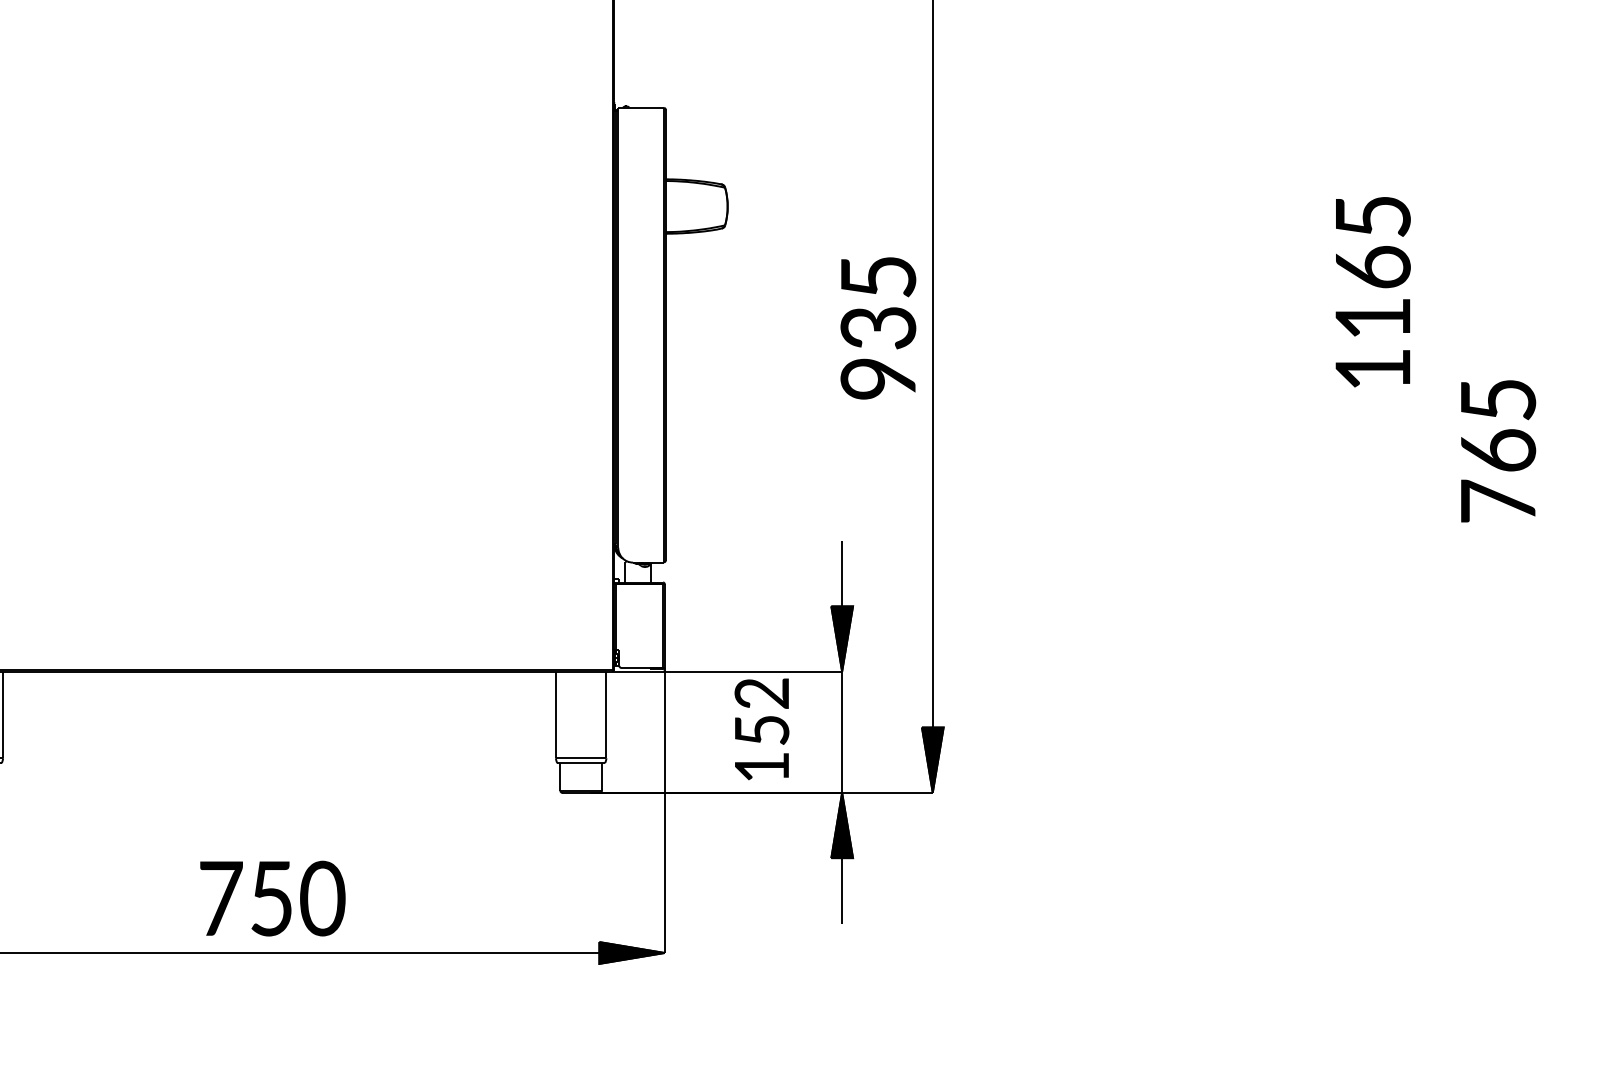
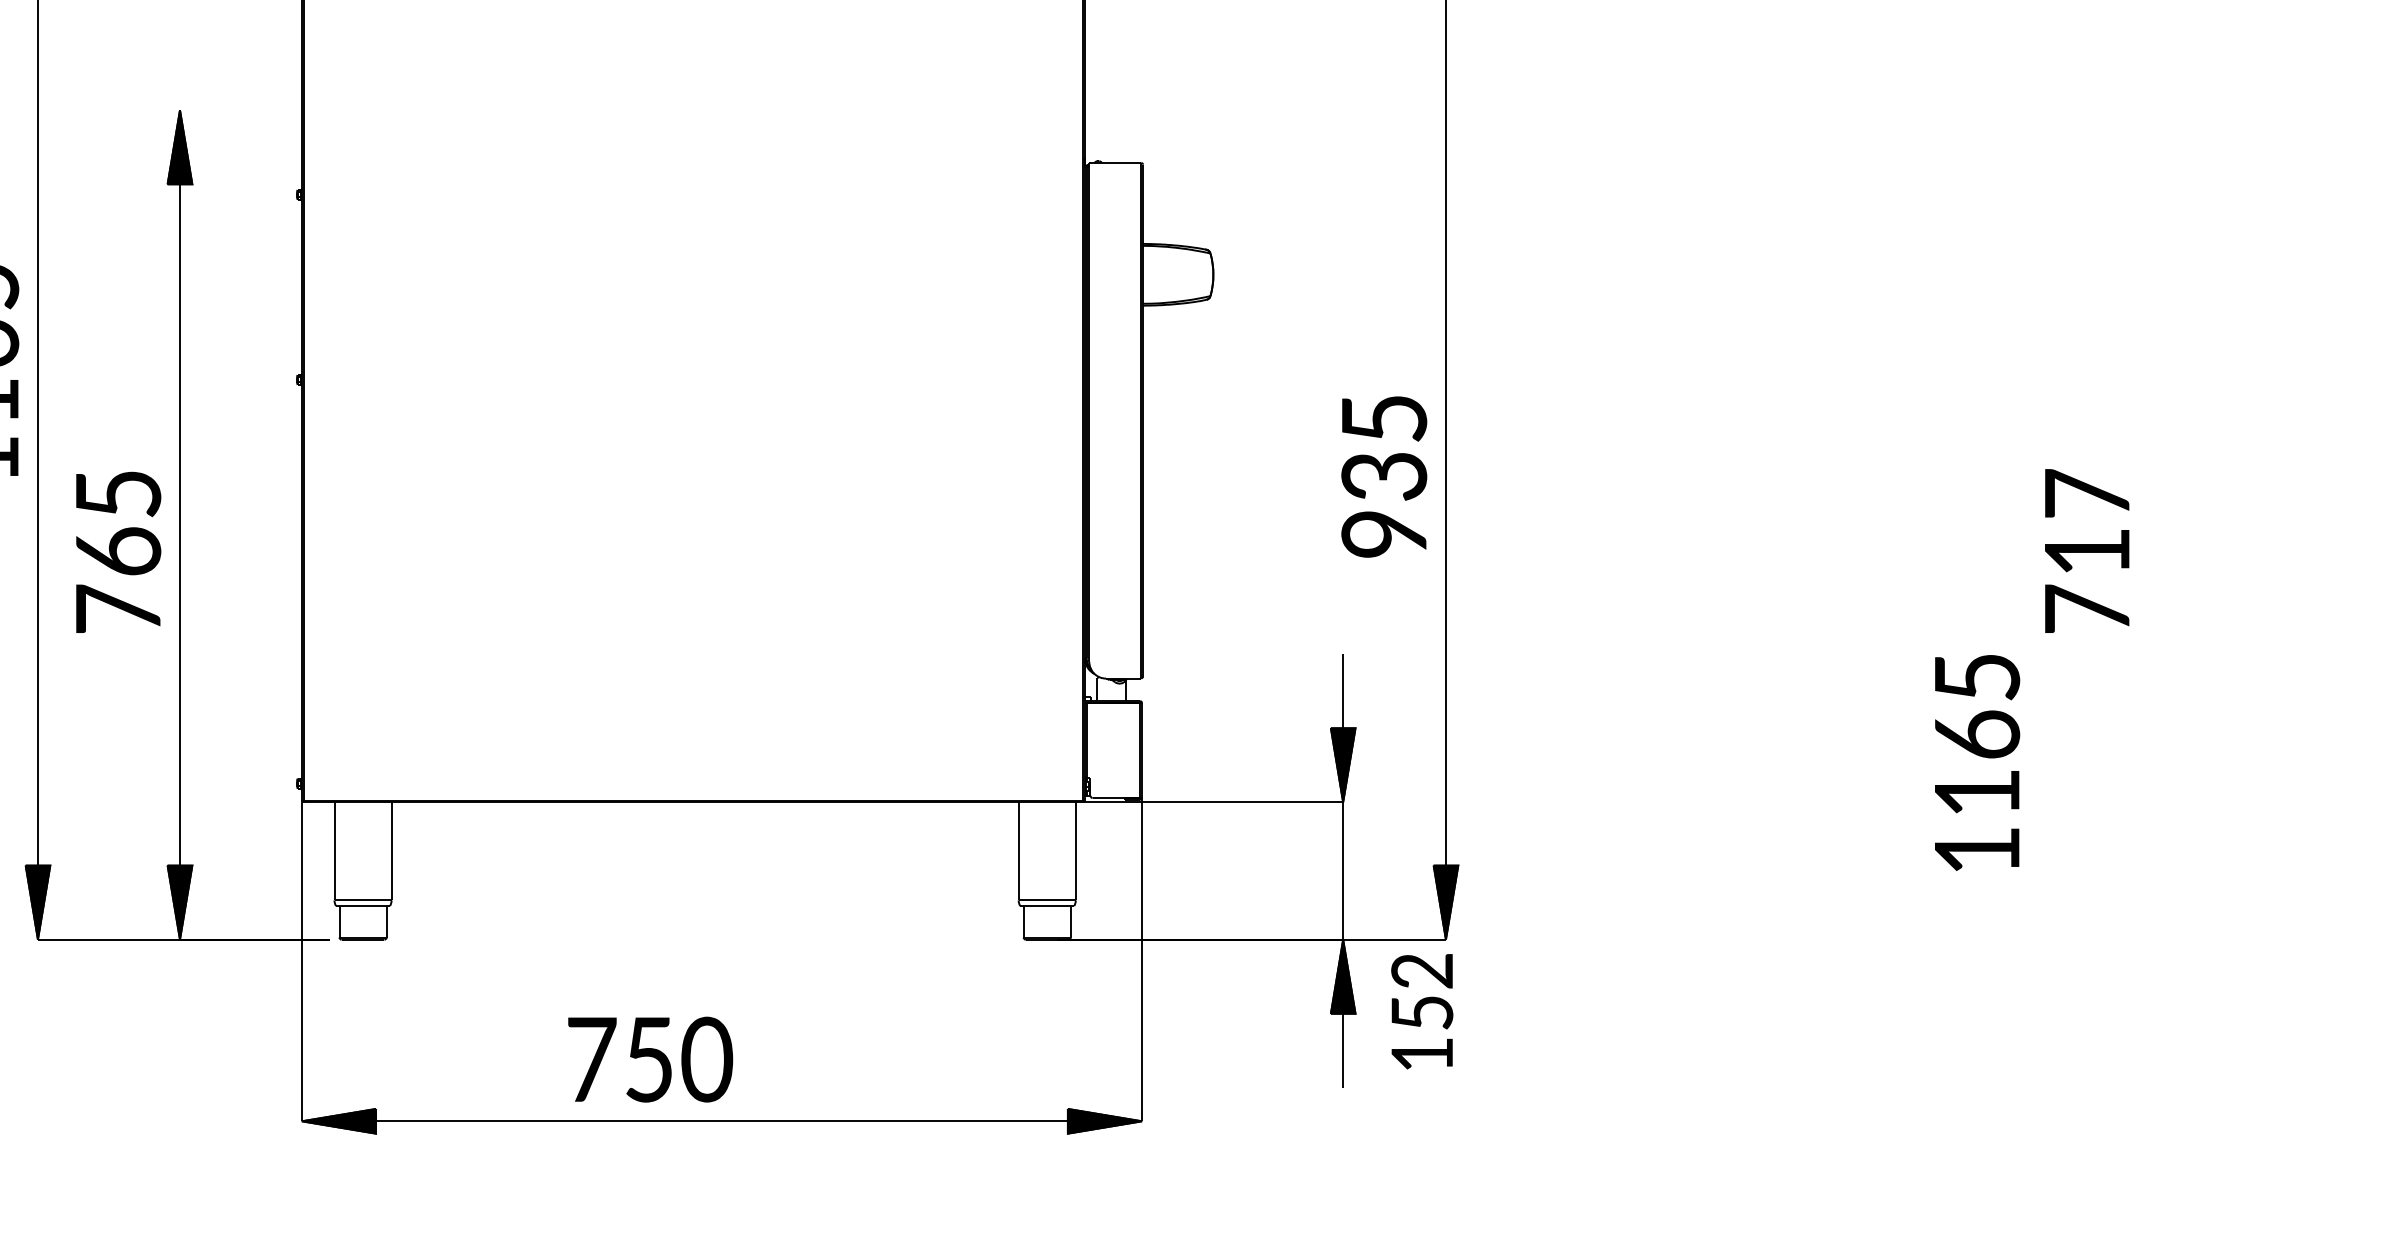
text: (1373, 291) -> (1977, 762), moved
text: (878, 327) -> (1384, 476), moved
text: (1498, 424) -> (2087, 522), 765 -> 717
text: (762, 729) -> (1422, 1011), moved
text: (272, 898) -> (650, 1059), moved

